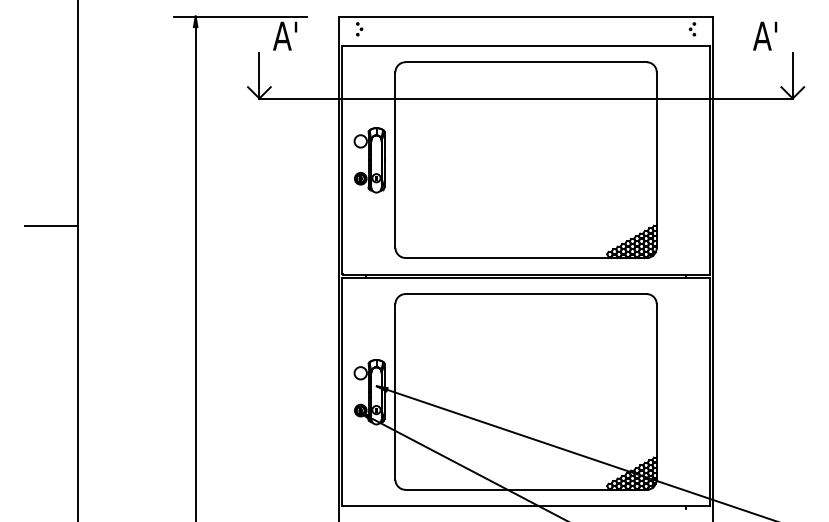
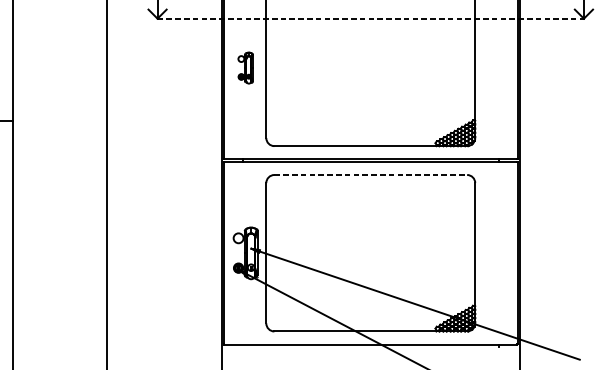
line: (526, 98) -> (371, 18), solid -> dashed
part: (369, 160) -> (245, 68), size x0.6
line: (526, 294) -> (371, 175), solid -> dashed

